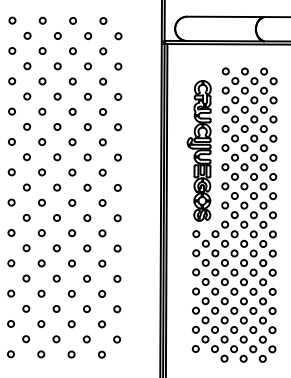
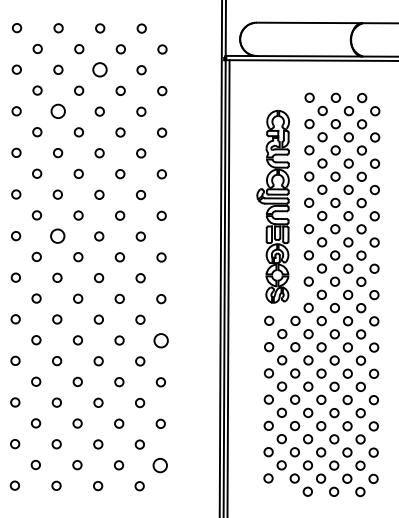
circle: (72, 51) -> (99, 70), size x1.6
circle: (42, 81) -> (58, 111), size x1.6
circle: (41, 172) -> (56, 236), size x1.6
circle: (117, 248) -> (161, 340), size x1.6
circle: (117, 339) -> (161, 465), size x1.6

